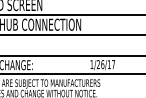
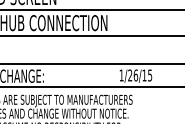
text: (113, 64) -> (150, 75), 1/26/17 -> 1/26/15

